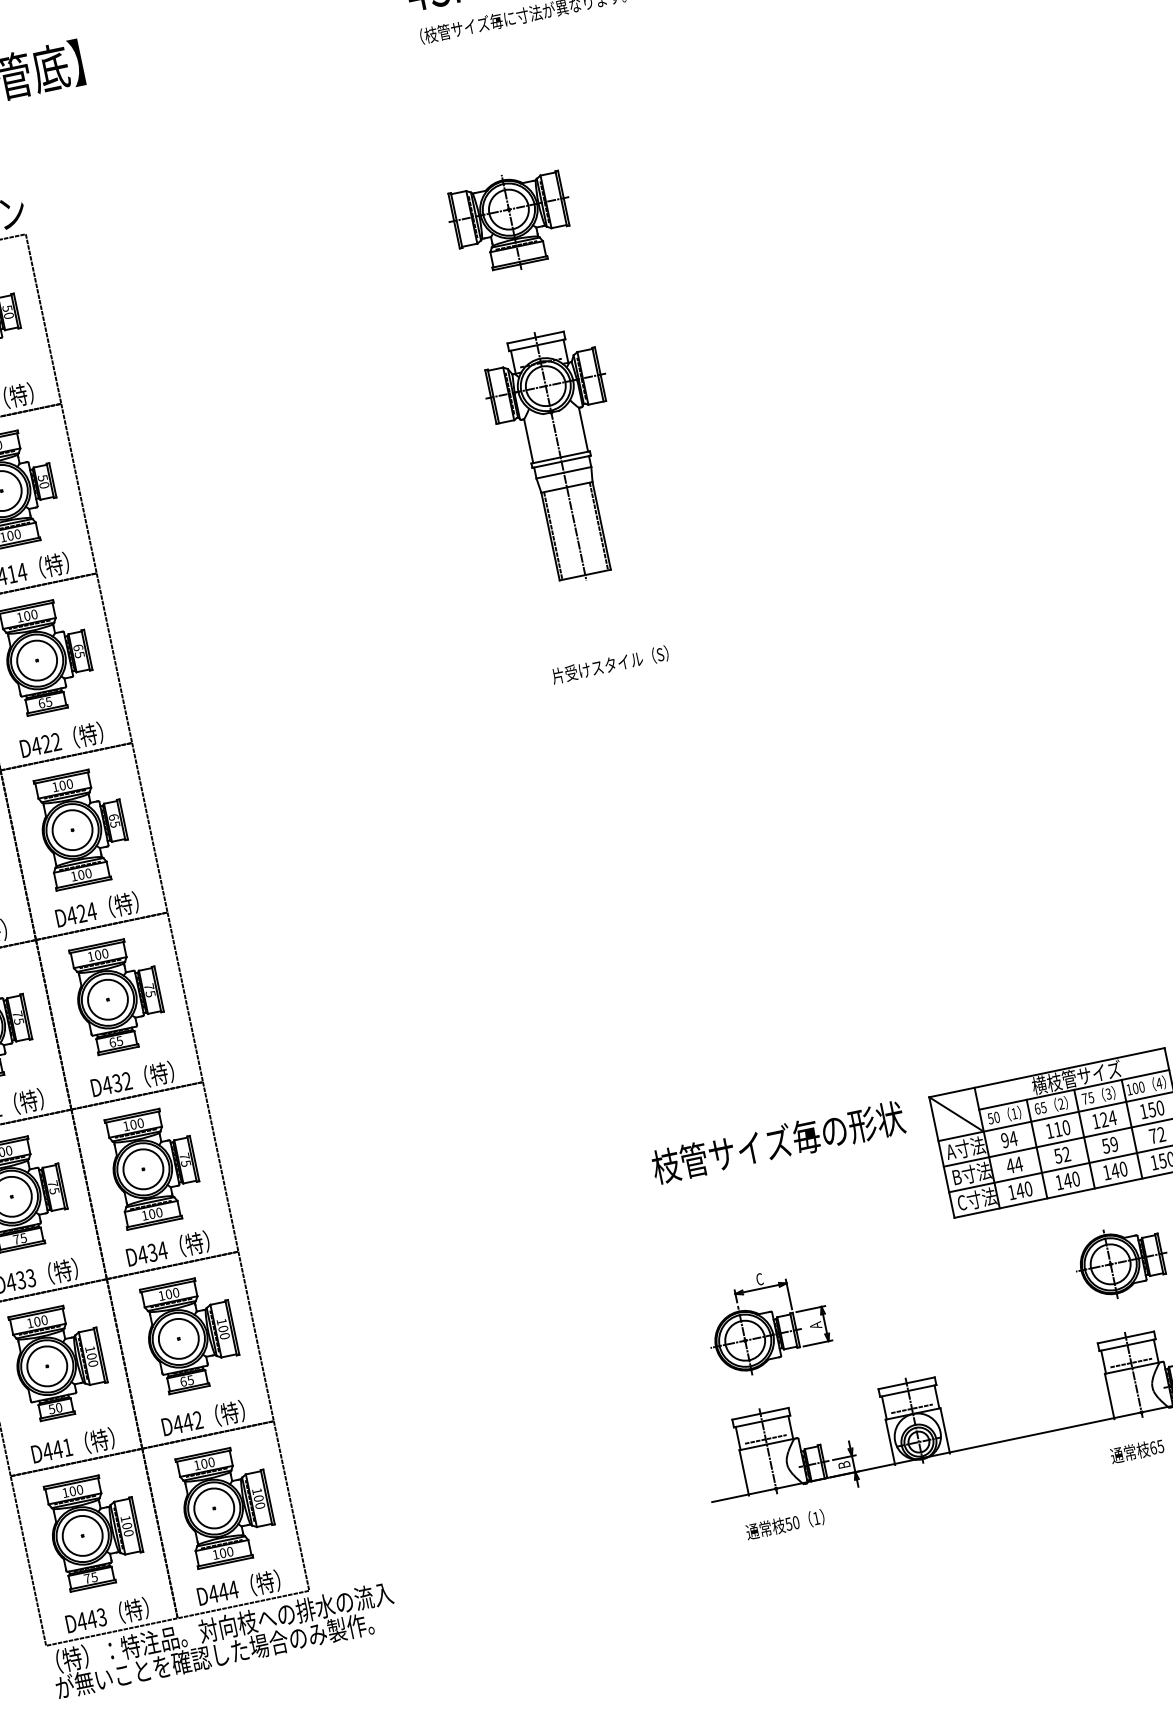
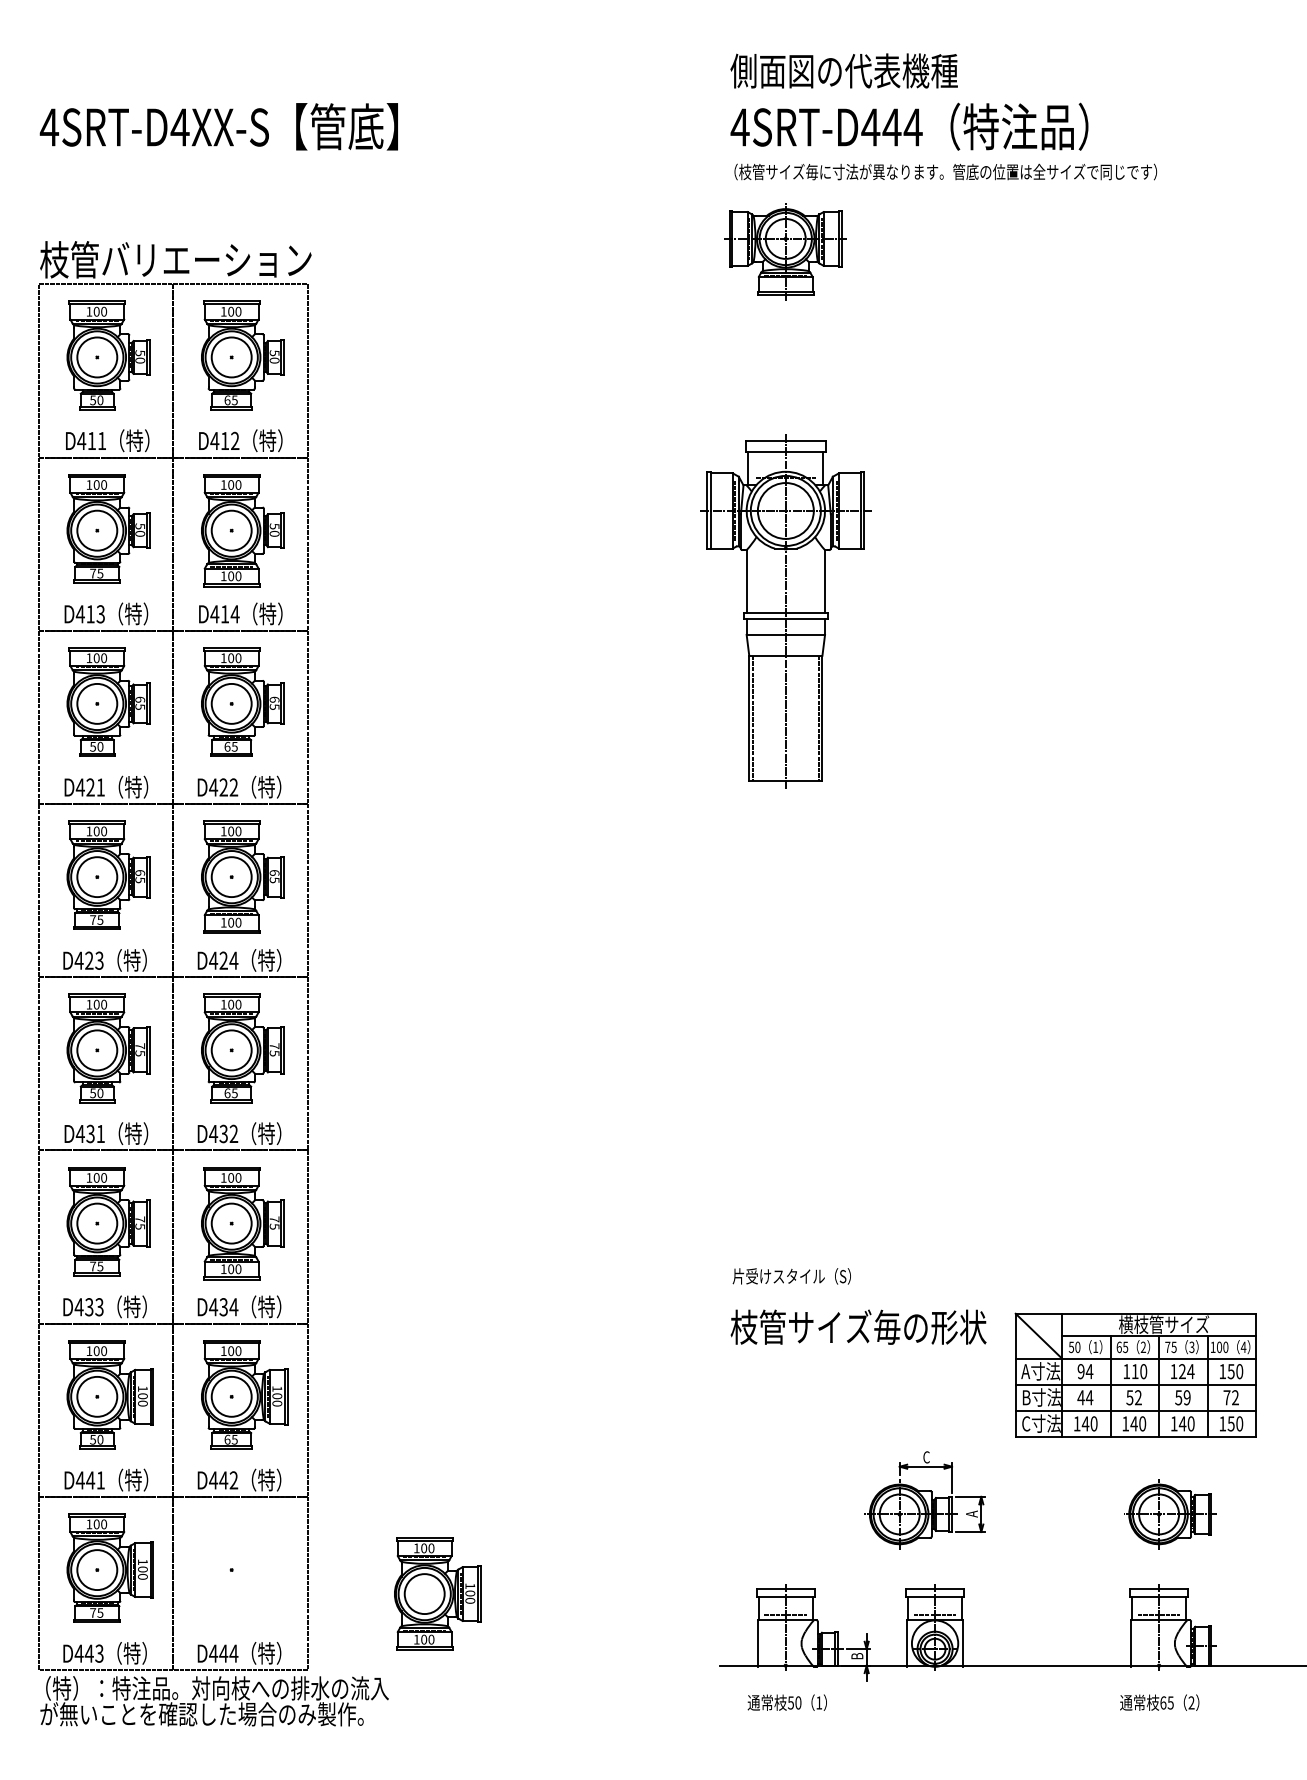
part: (511, 221) -> (785, 251), moved
part: (559, 454) -> (785, 609), size x1.4
text: (609, 665) -> (791, 1276), moved
part: (766, 1322) -> (924, 1500), moved
part: (226, 1505) -> (437, 1593), moved

